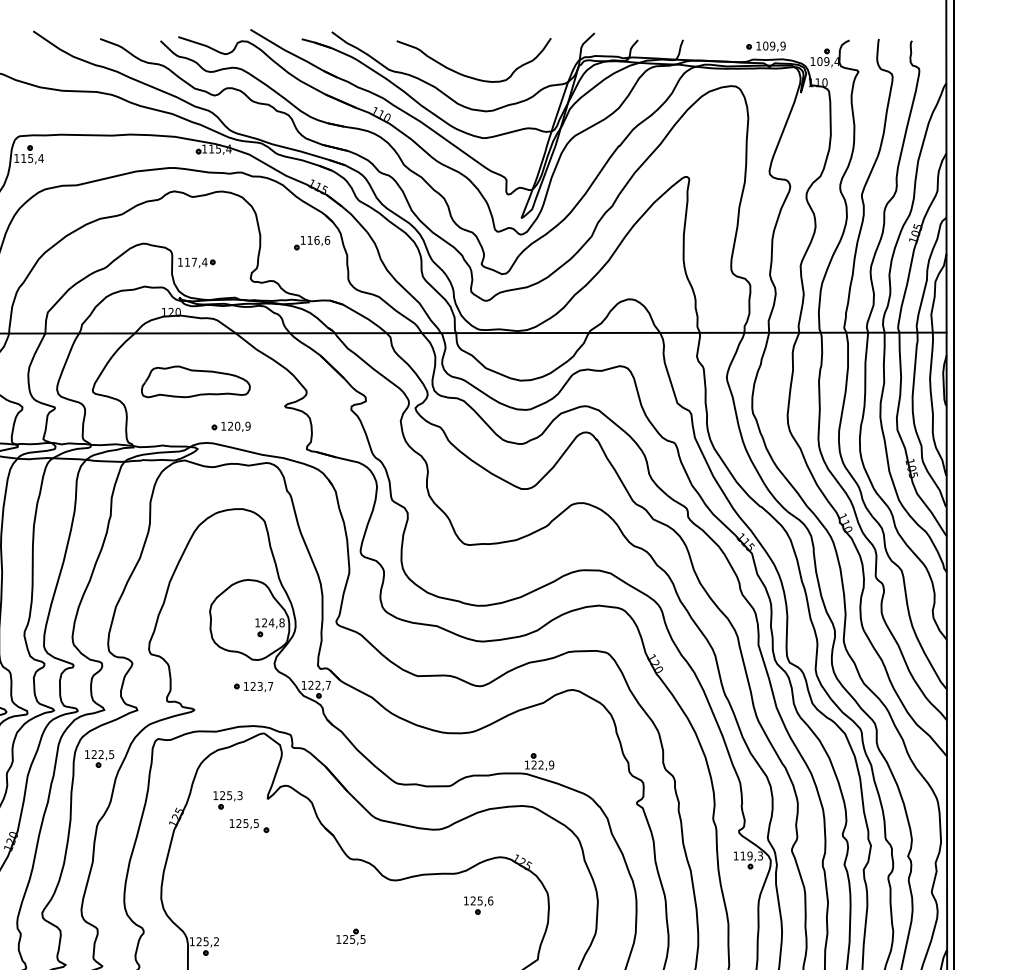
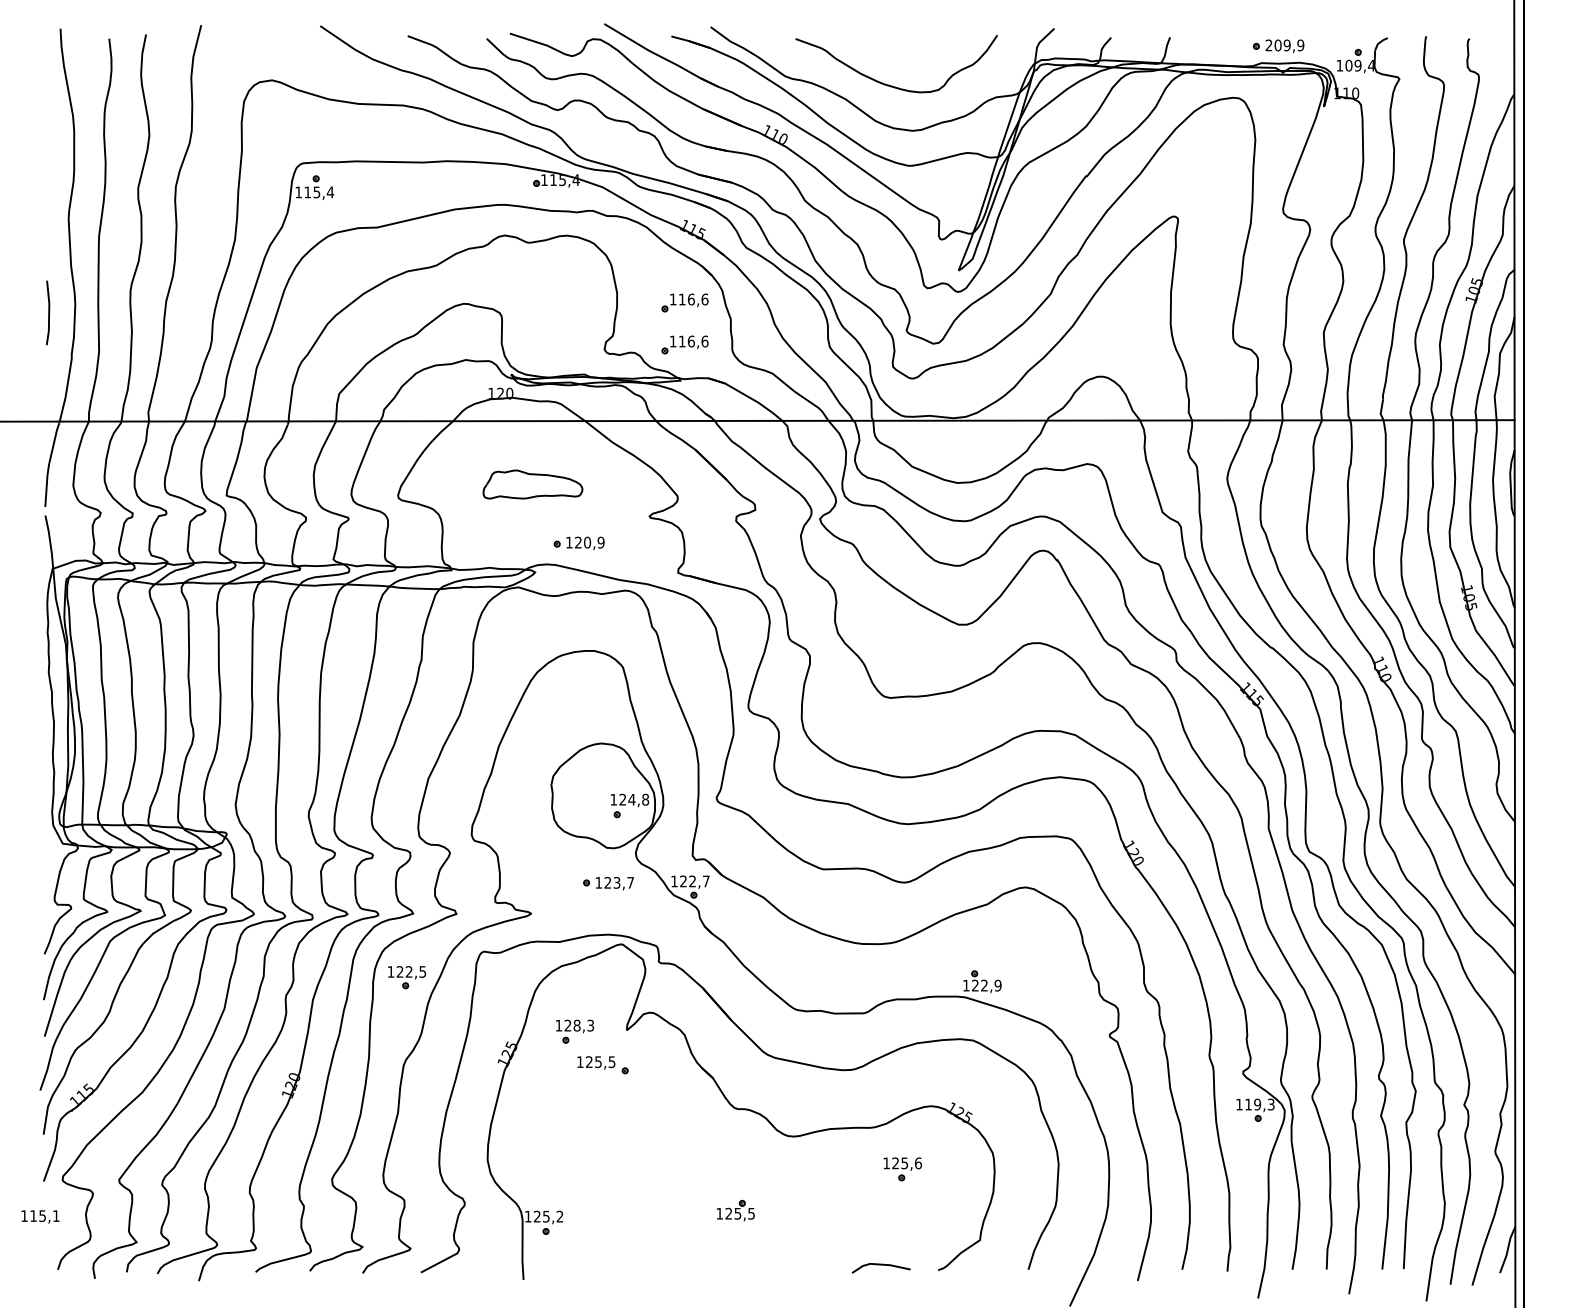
text: (758, 46) -> (1268, 45), 109,9 -> 209,9
part: (197, 262) -> (534, 328), removed
part: (311, 274) -> (684, 344), added
part: (195, 381) -> (532, 484), size x0.7
text: (229, 795) -> (576, 1025), 125,3 -> 128,3

